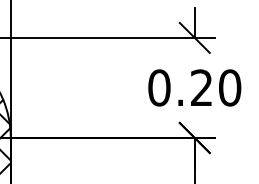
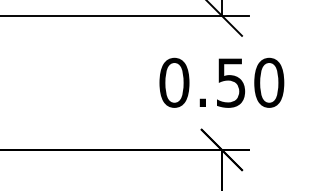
text: (201, 87) -> (230, 82), 0.20 -> 0.50

